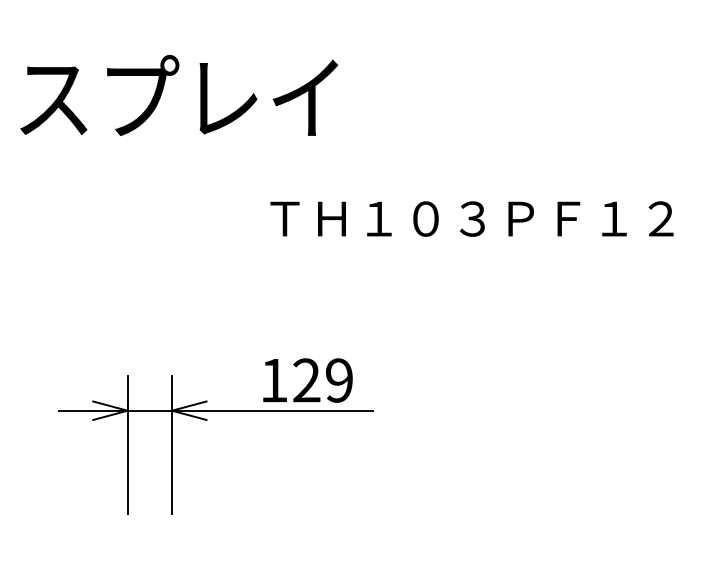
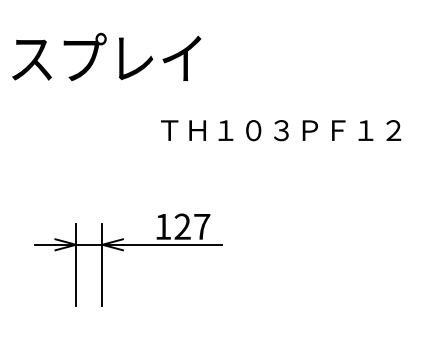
text: (340, 380) -> (202, 226), 129 -> 127

